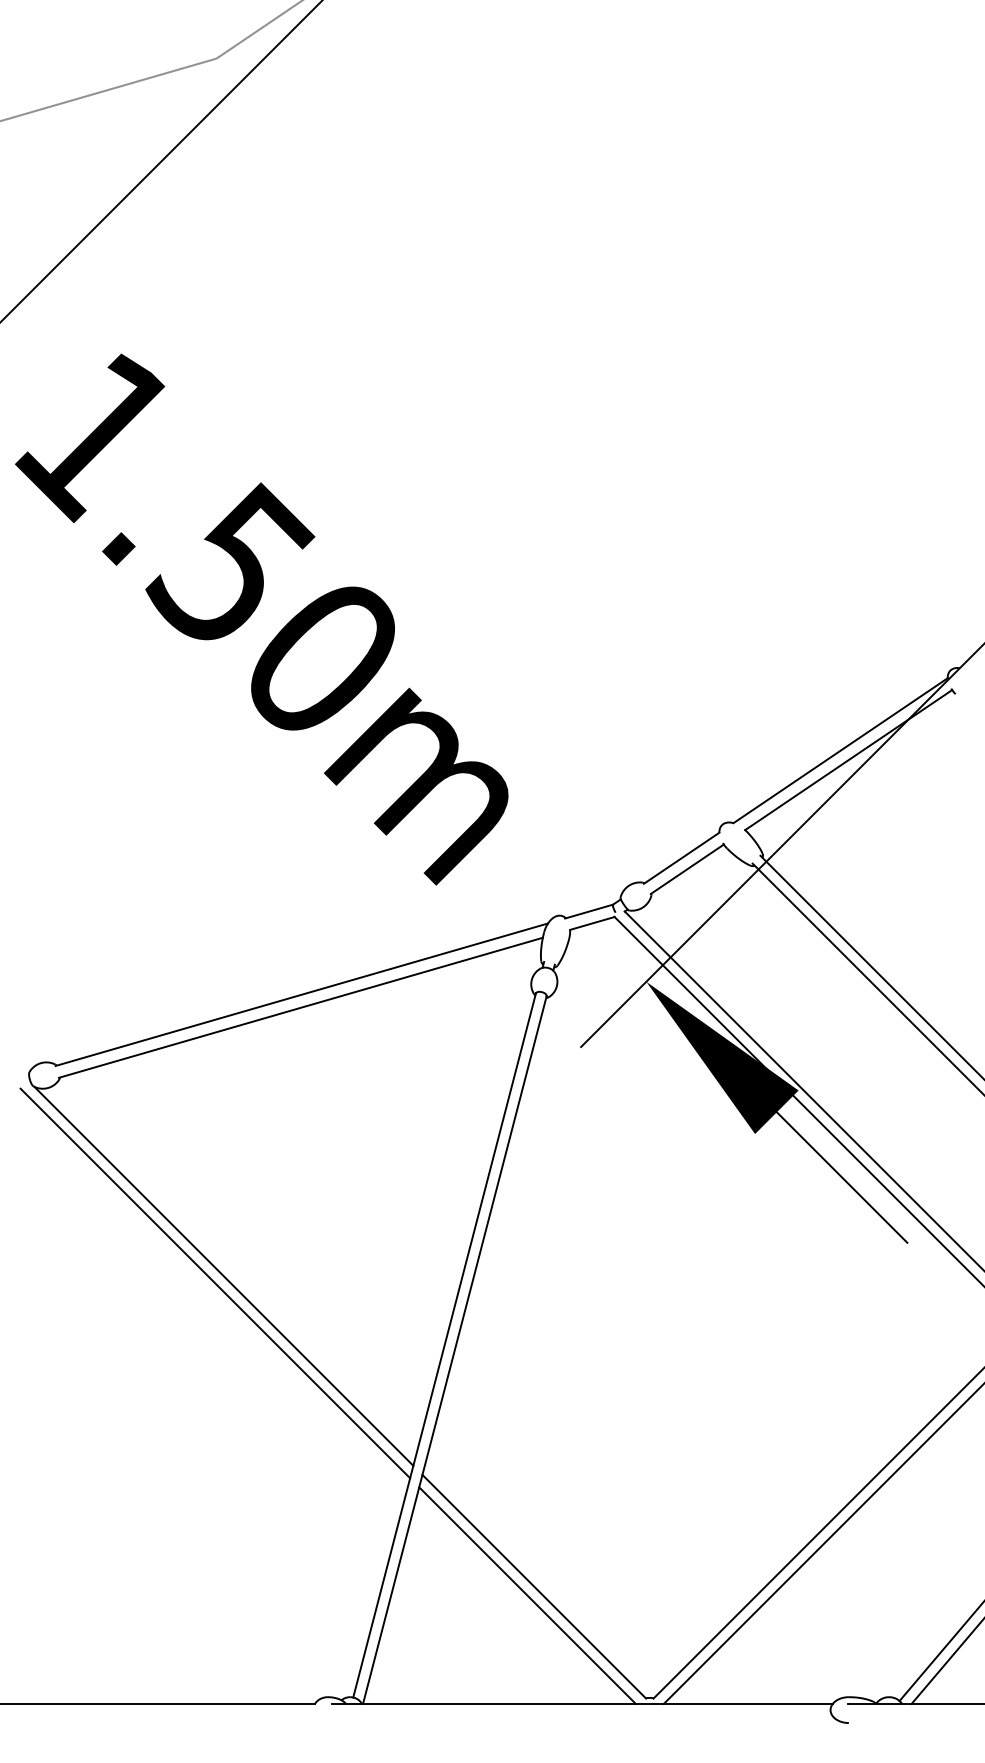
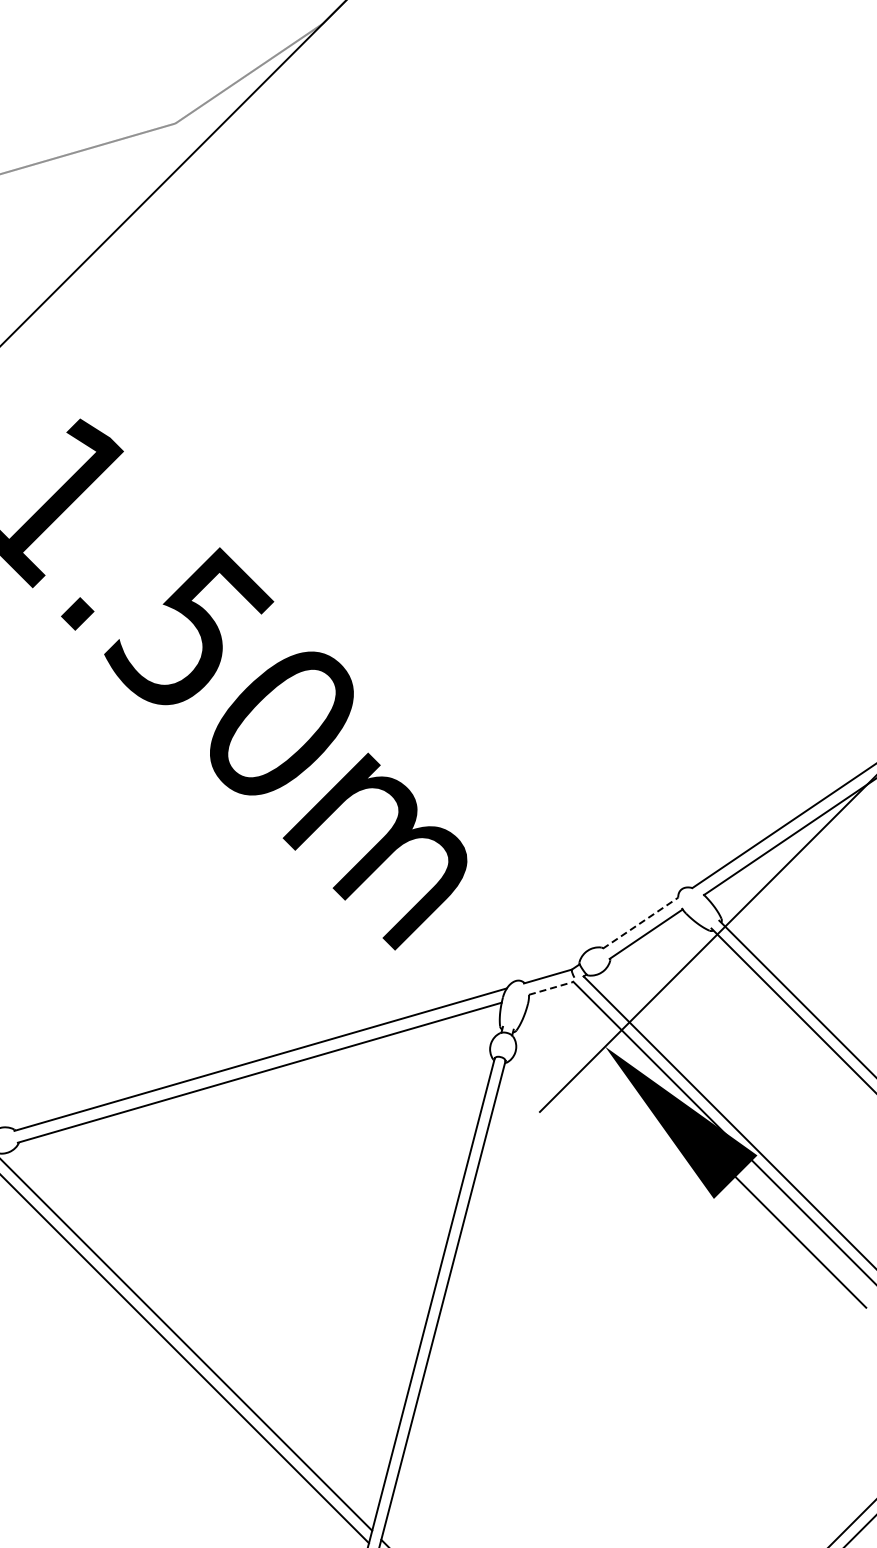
line: (681, 858) -> (640, 923), solid -> dashed
line: (592, 923) -> (551, 988), solid -> dashed

